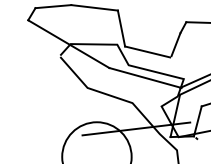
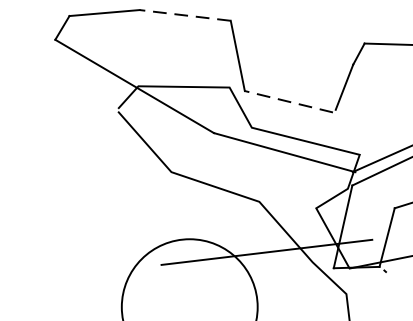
line: (94, 7) -> (184, 14), solid -> dashed
line: (147, 51) -> (288, 100), solid -> dashed

